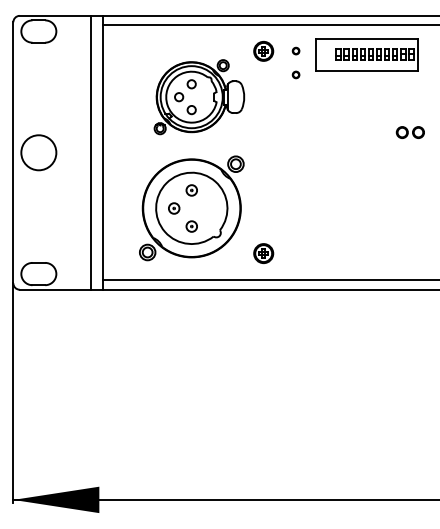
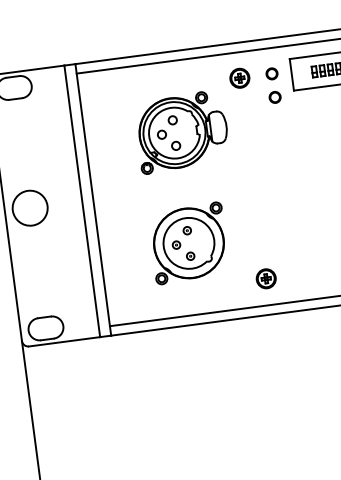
circle: (295, 50) -> (271, 73), size x1.67
circle: (295, 74) -> (274, 97), size x1.67
part: (191, 208) -> (188, 243), size x0.71

